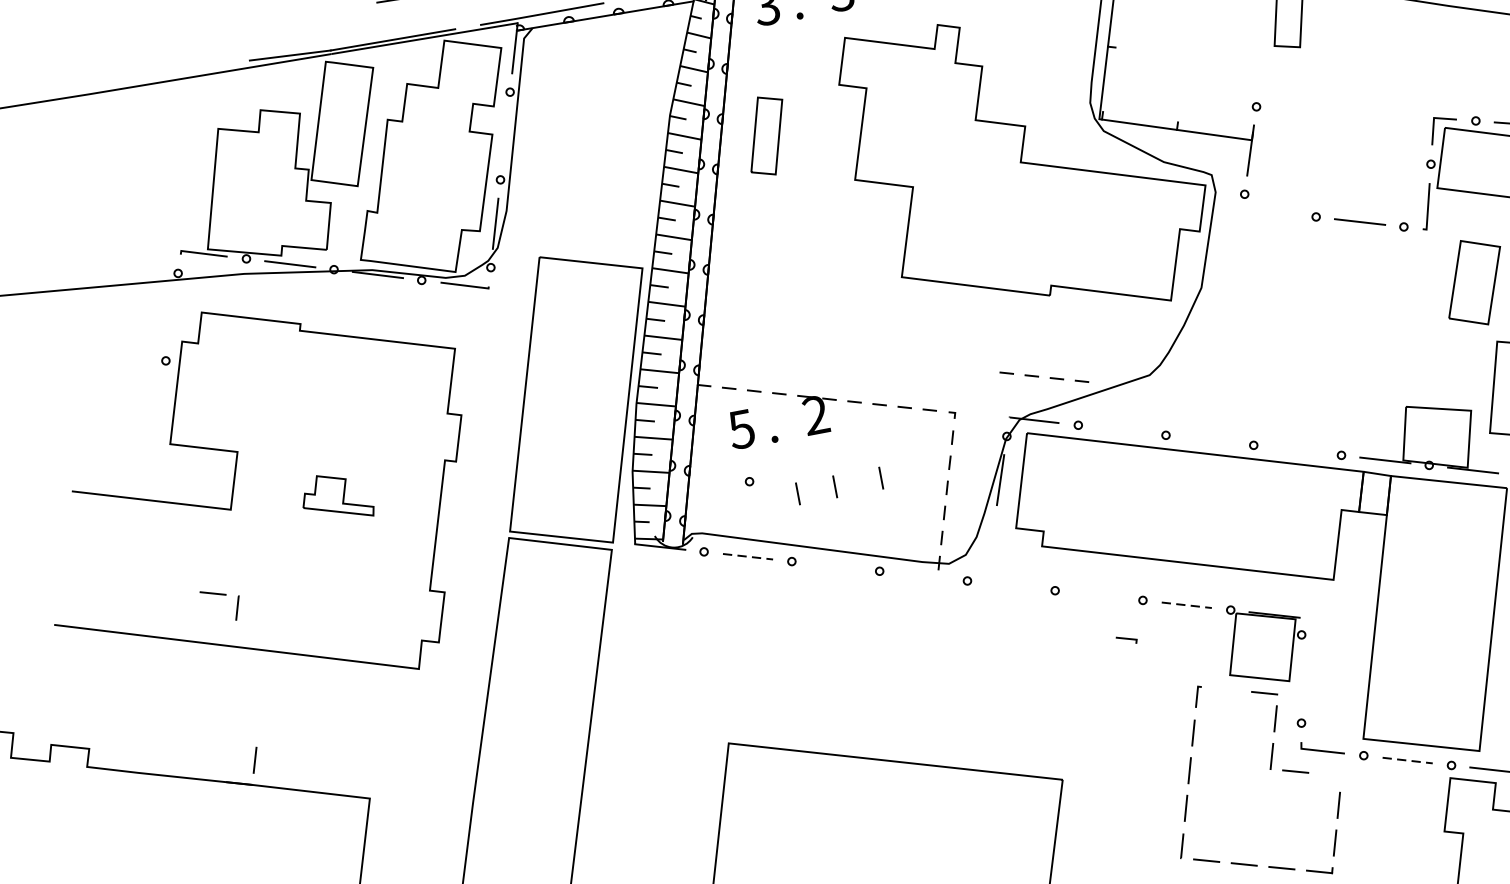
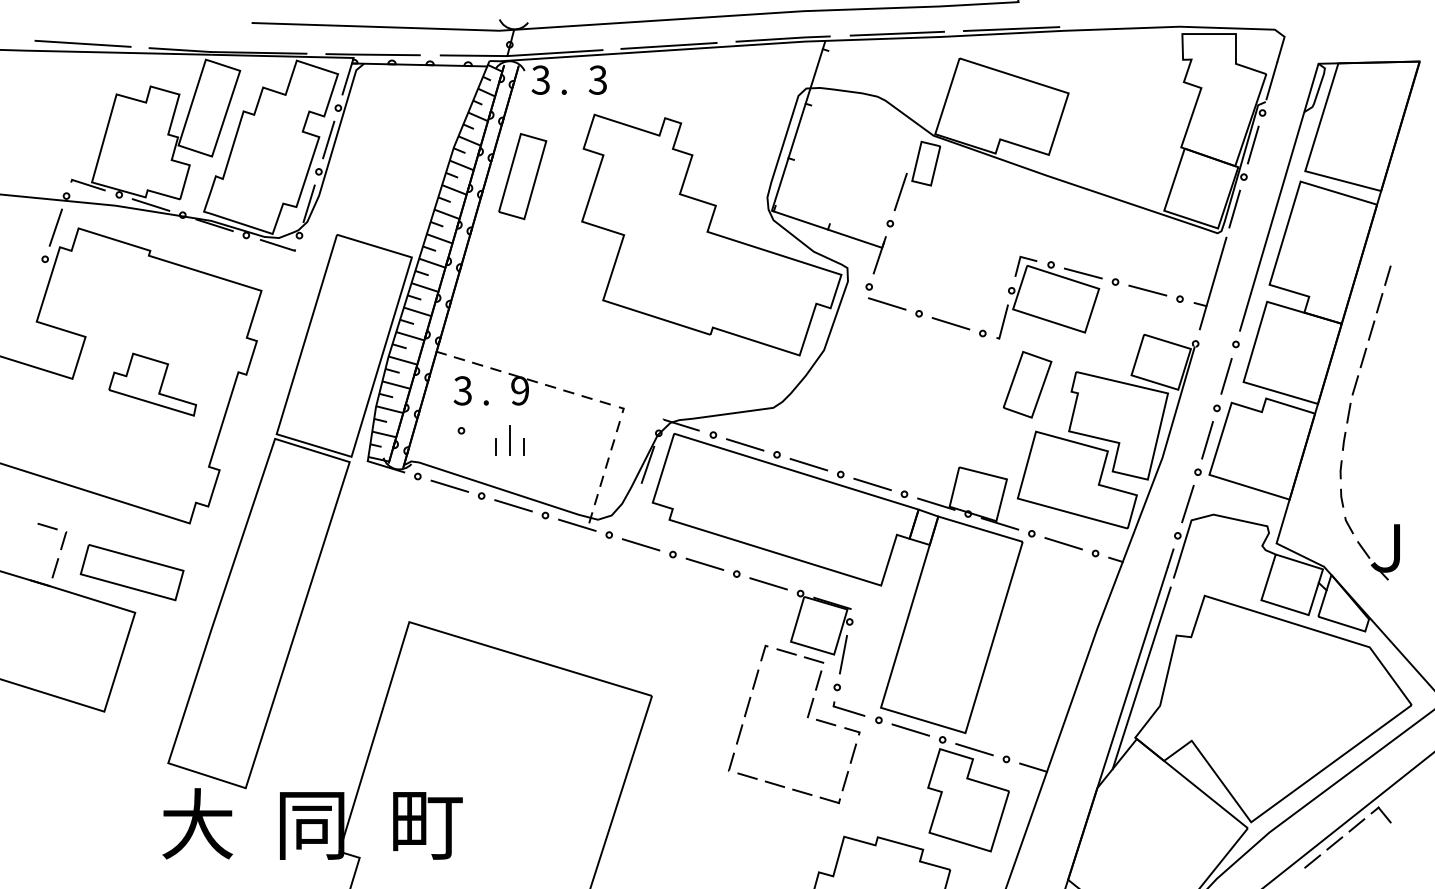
line: (1261, 62) -> (900, 191), added
line: (161, 71) -> (82, 43), added
line: (504, 135) -> (328, 139), added
part: (766, 135) -> (522, 176), size x1.43
line: (1272, 211) -> (887, 303), added
line: (171, 316) -> (55, 227), added
part: (1043, 377) -> (694, 394), removed
text: (816, 416) -> (520, 391), 2 -> 9
text: (741, 429) -> (462, 390), 5 -> 3
line: (1122, 429) -> (745, 444), added
line: (1209, 440) -> (808, 464), added
line: (1297, 450) -> (872, 484), added
line: (880, 478) -> (559, 446), removed
line: (814, 482) -> (509, 440), added
part: (336, 497) -> (152, 384), size x1.67
line: (748, 556) -> (450, 486), dashed -> solid
line: (835, 566) -> (513, 505), added
line: (923, 575) -> (577, 524), added
line: (1010, 585) -> (640, 544), added
line: (1098, 594) -> (704, 563), added
part: (221, 595) -> (53, 529), moved
line: (1188, 605) -> (769, 584), dashed -> solid
line: (1127, 640) -> (852, 731), moved
line: (1301, 678) -> (843, 654), added
line: (1226, 688) -> (786, 651), added
part: (355, 747) -> (131, 572), added
line: (1408, 760) -> (911, 730), dashed -> solid

